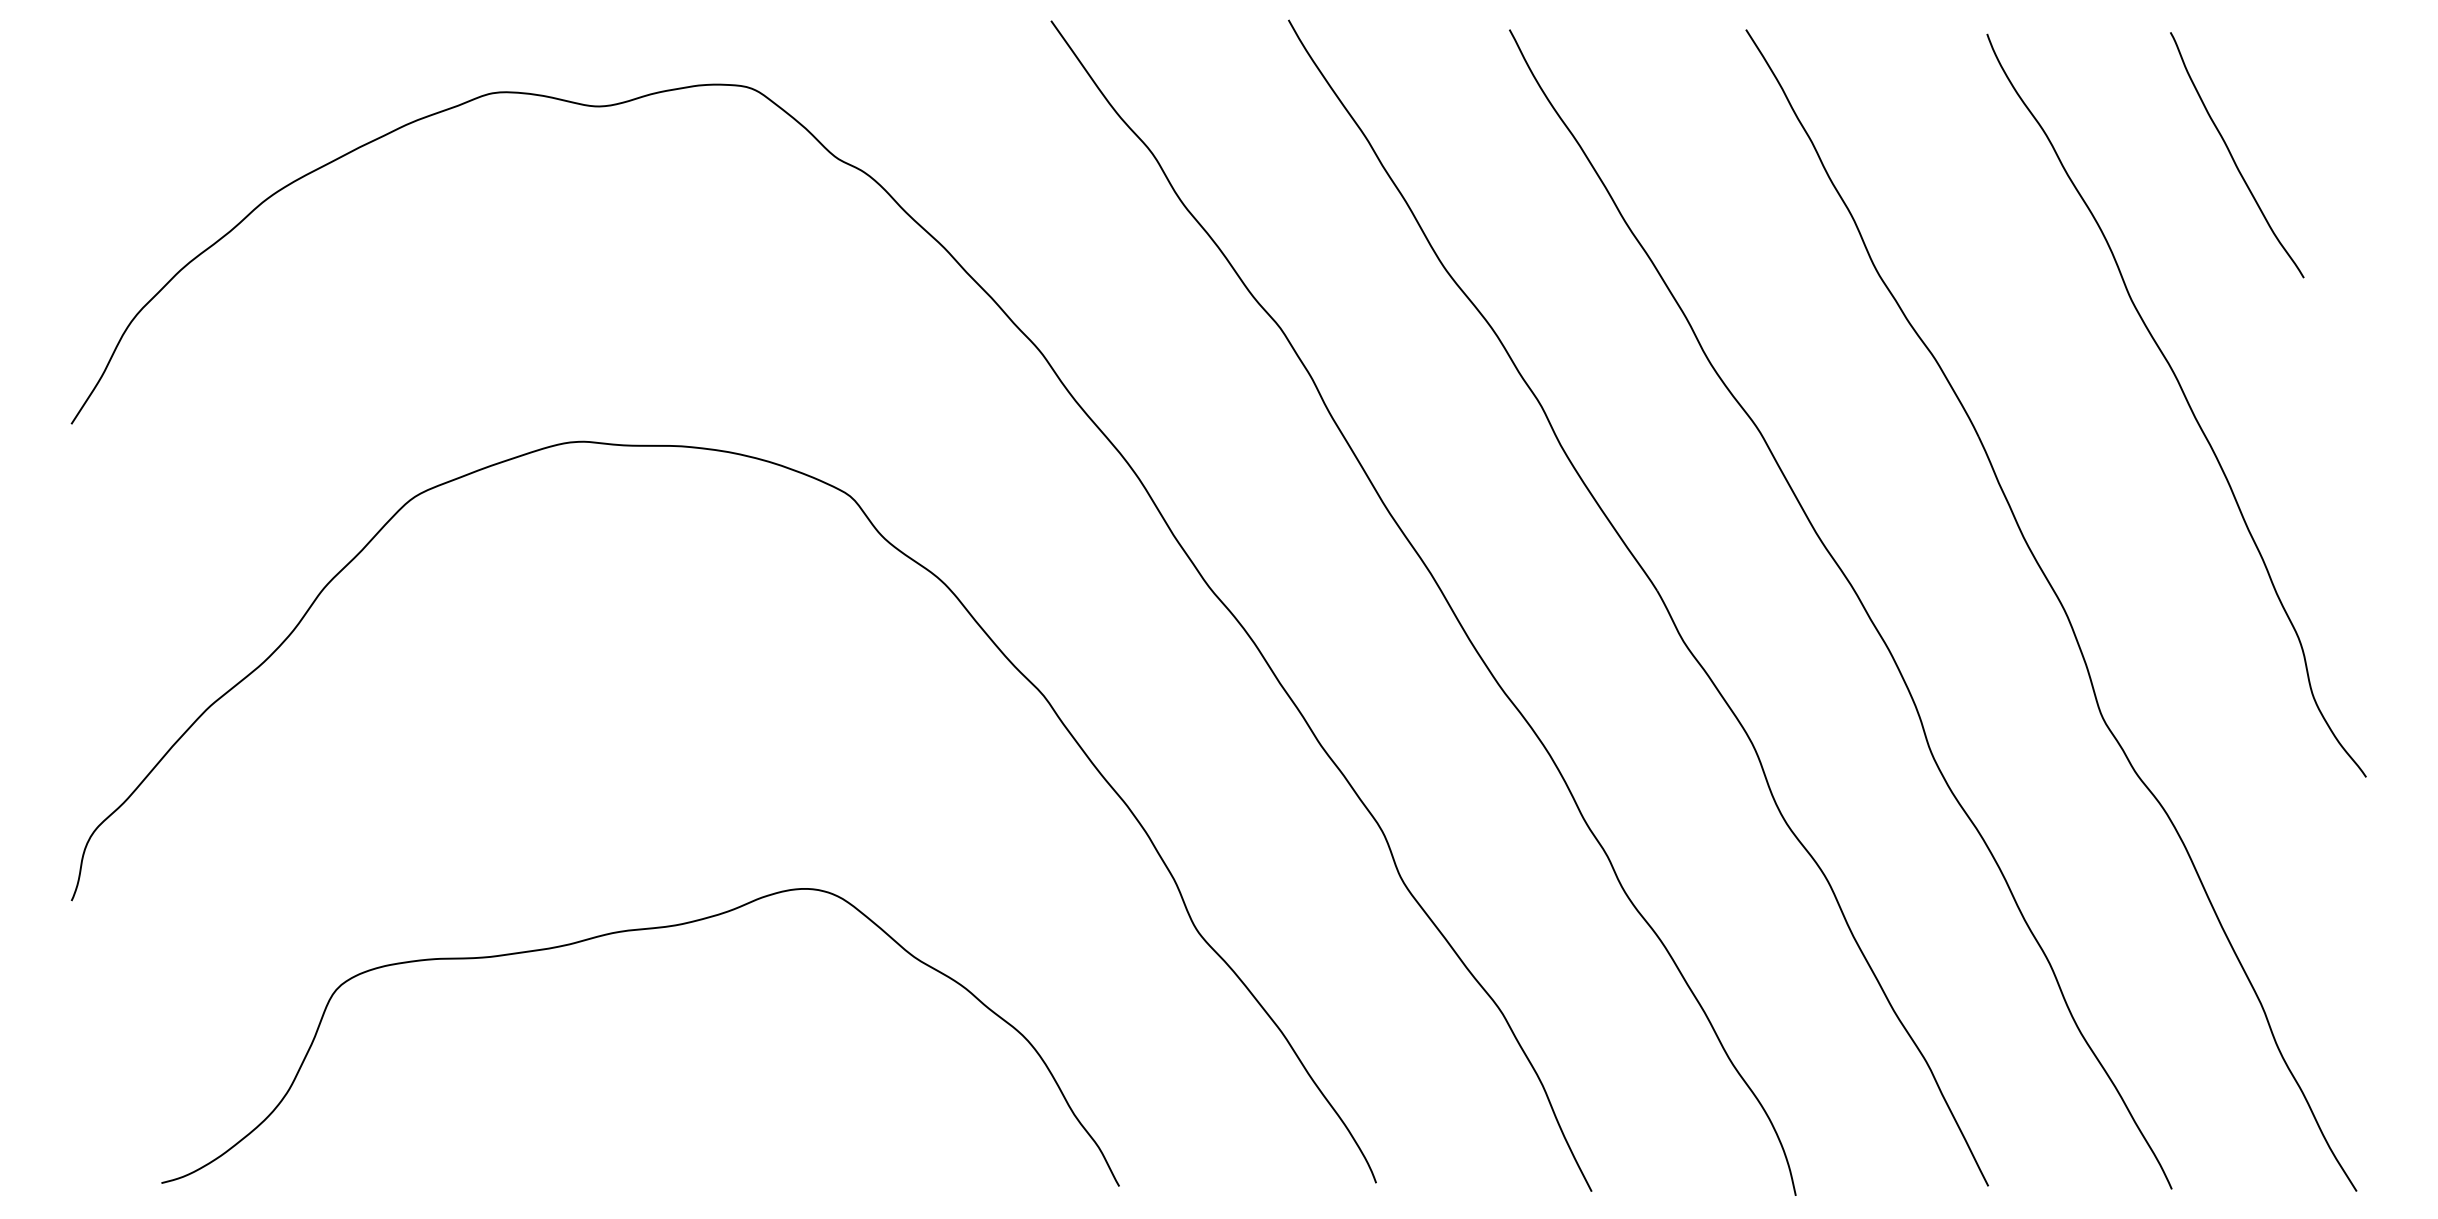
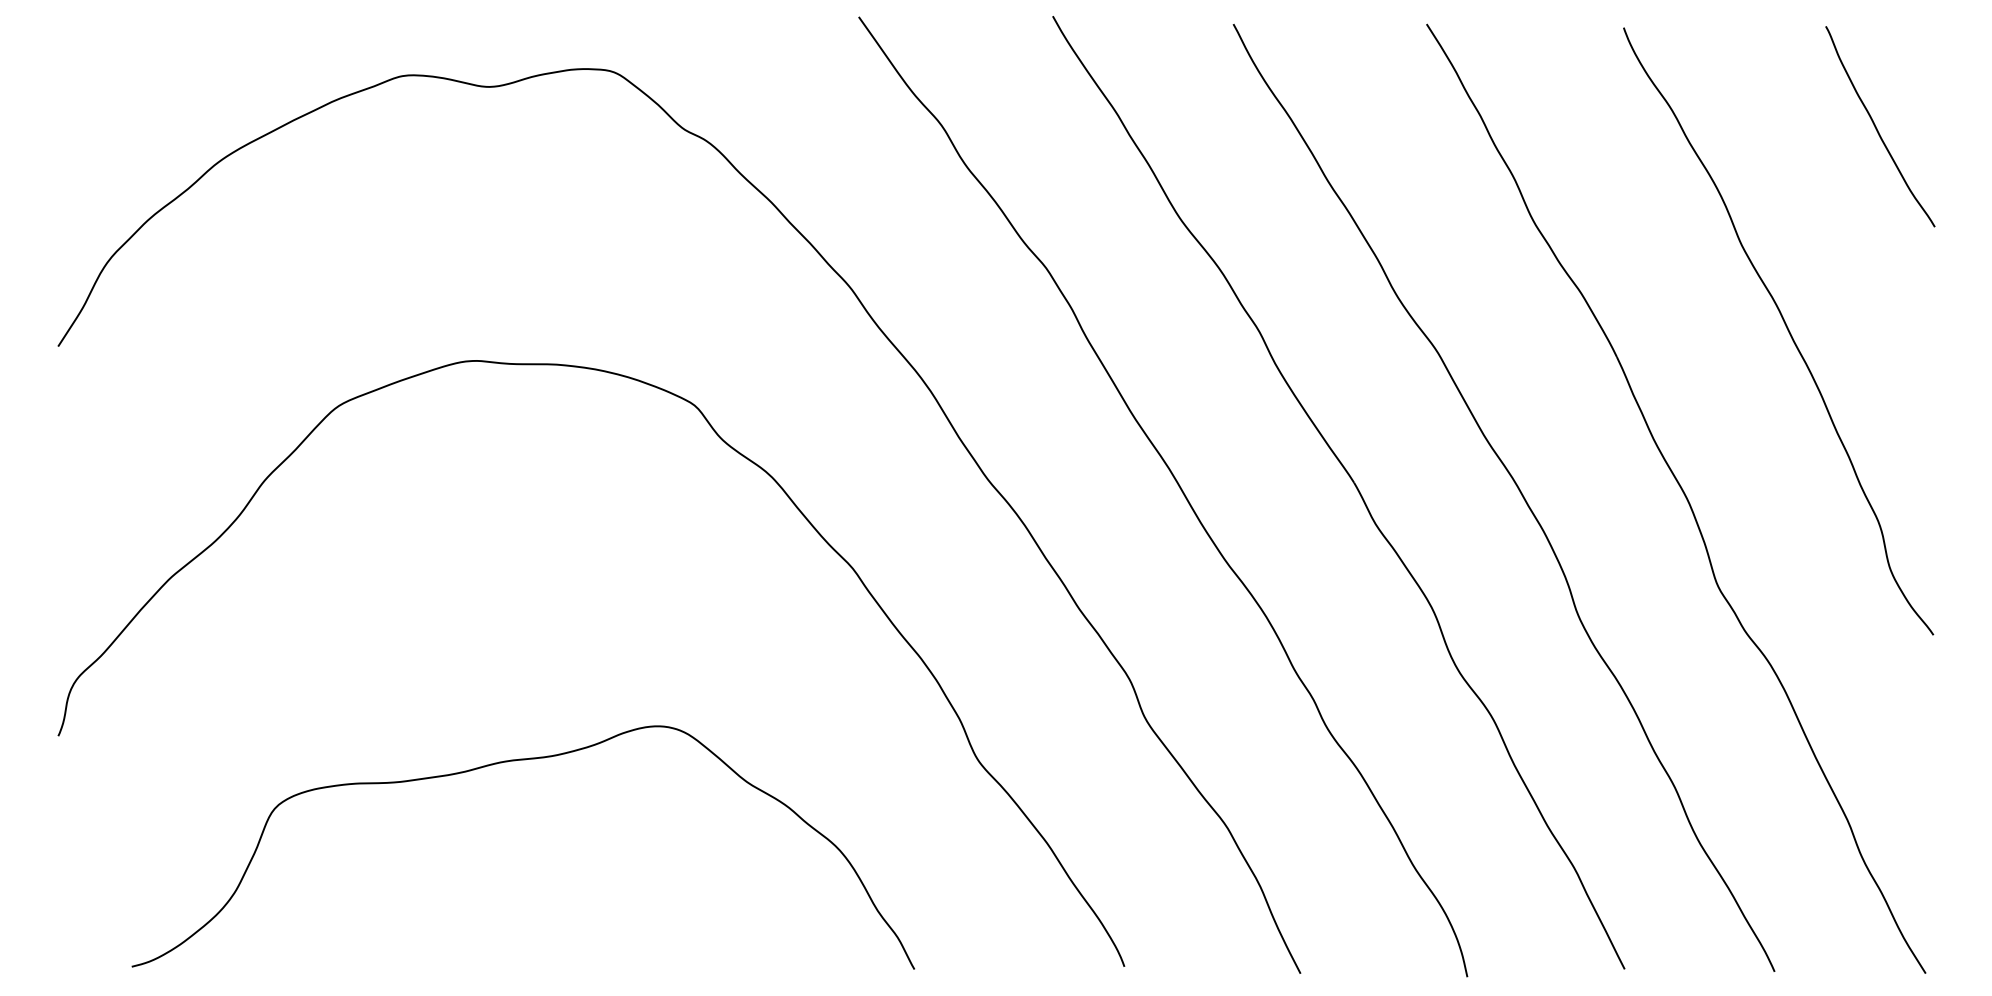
curve: (2233, 157) -> (1877, 128), moved

